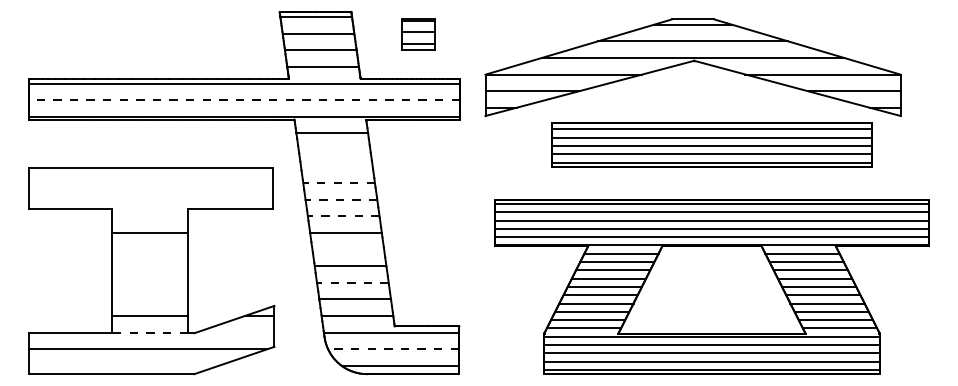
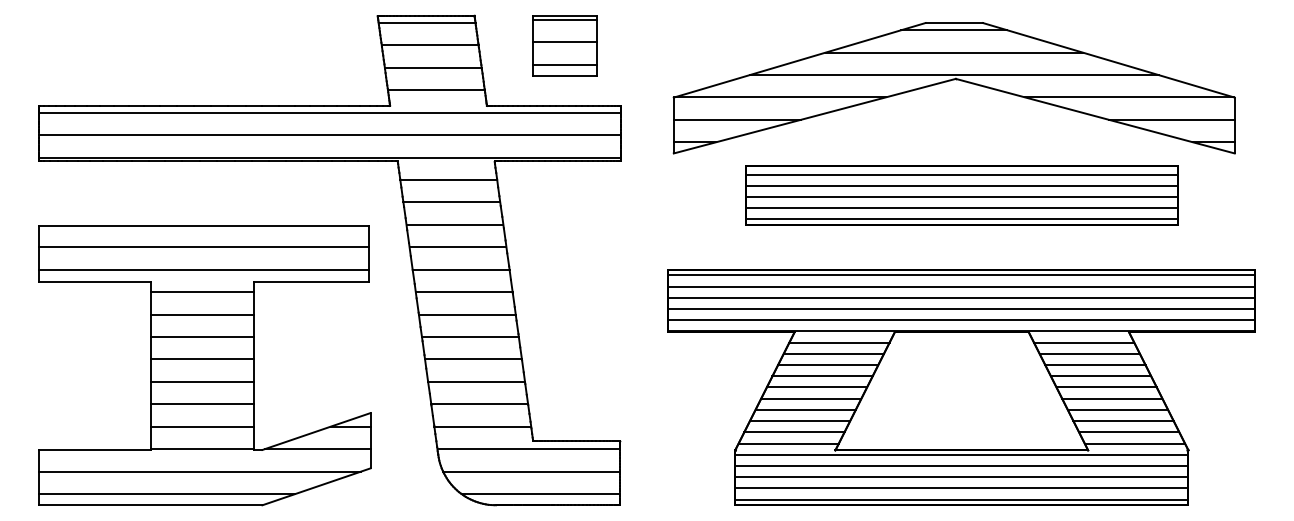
part: (417, 33) -> (564, 45), size x1.43
part: (690, 62) -> (950, 81), moved
line: (244, 100) -> (329, 135), dashed -> solid
line: (334, 150) -> (451, 202), added
line: (336, 166) -> (454, 224), added
line: (150, 183) -> (203, 247), added
line: (338, 183) -> (457, 247), dashed -> solid
line: (150, 199) -> (203, 269), added
line: (340, 199) -> (460, 269), dashed -> solid
line: (150, 216) -> (202, 292), added
line: (343, 216) -> (463, 292), dashed -> solid
line: (150, 249) -> (202, 337), added
line: (348, 249) -> (470, 337), added
line: (150, 266) -> (202, 359), added
line: (150, 282) -> (202, 381), added
line: (352, 282) -> (476, 381), dashed -> solid
line: (150, 299) -> (202, 404), added
line: (150, 332) -> (202, 449), dashed -> solid
line: (235, 332) -> (317, 449), added
line: (393, 349) -> (531, 471), dashed -> solid
line: (123, 366) -> (166, 494), added

